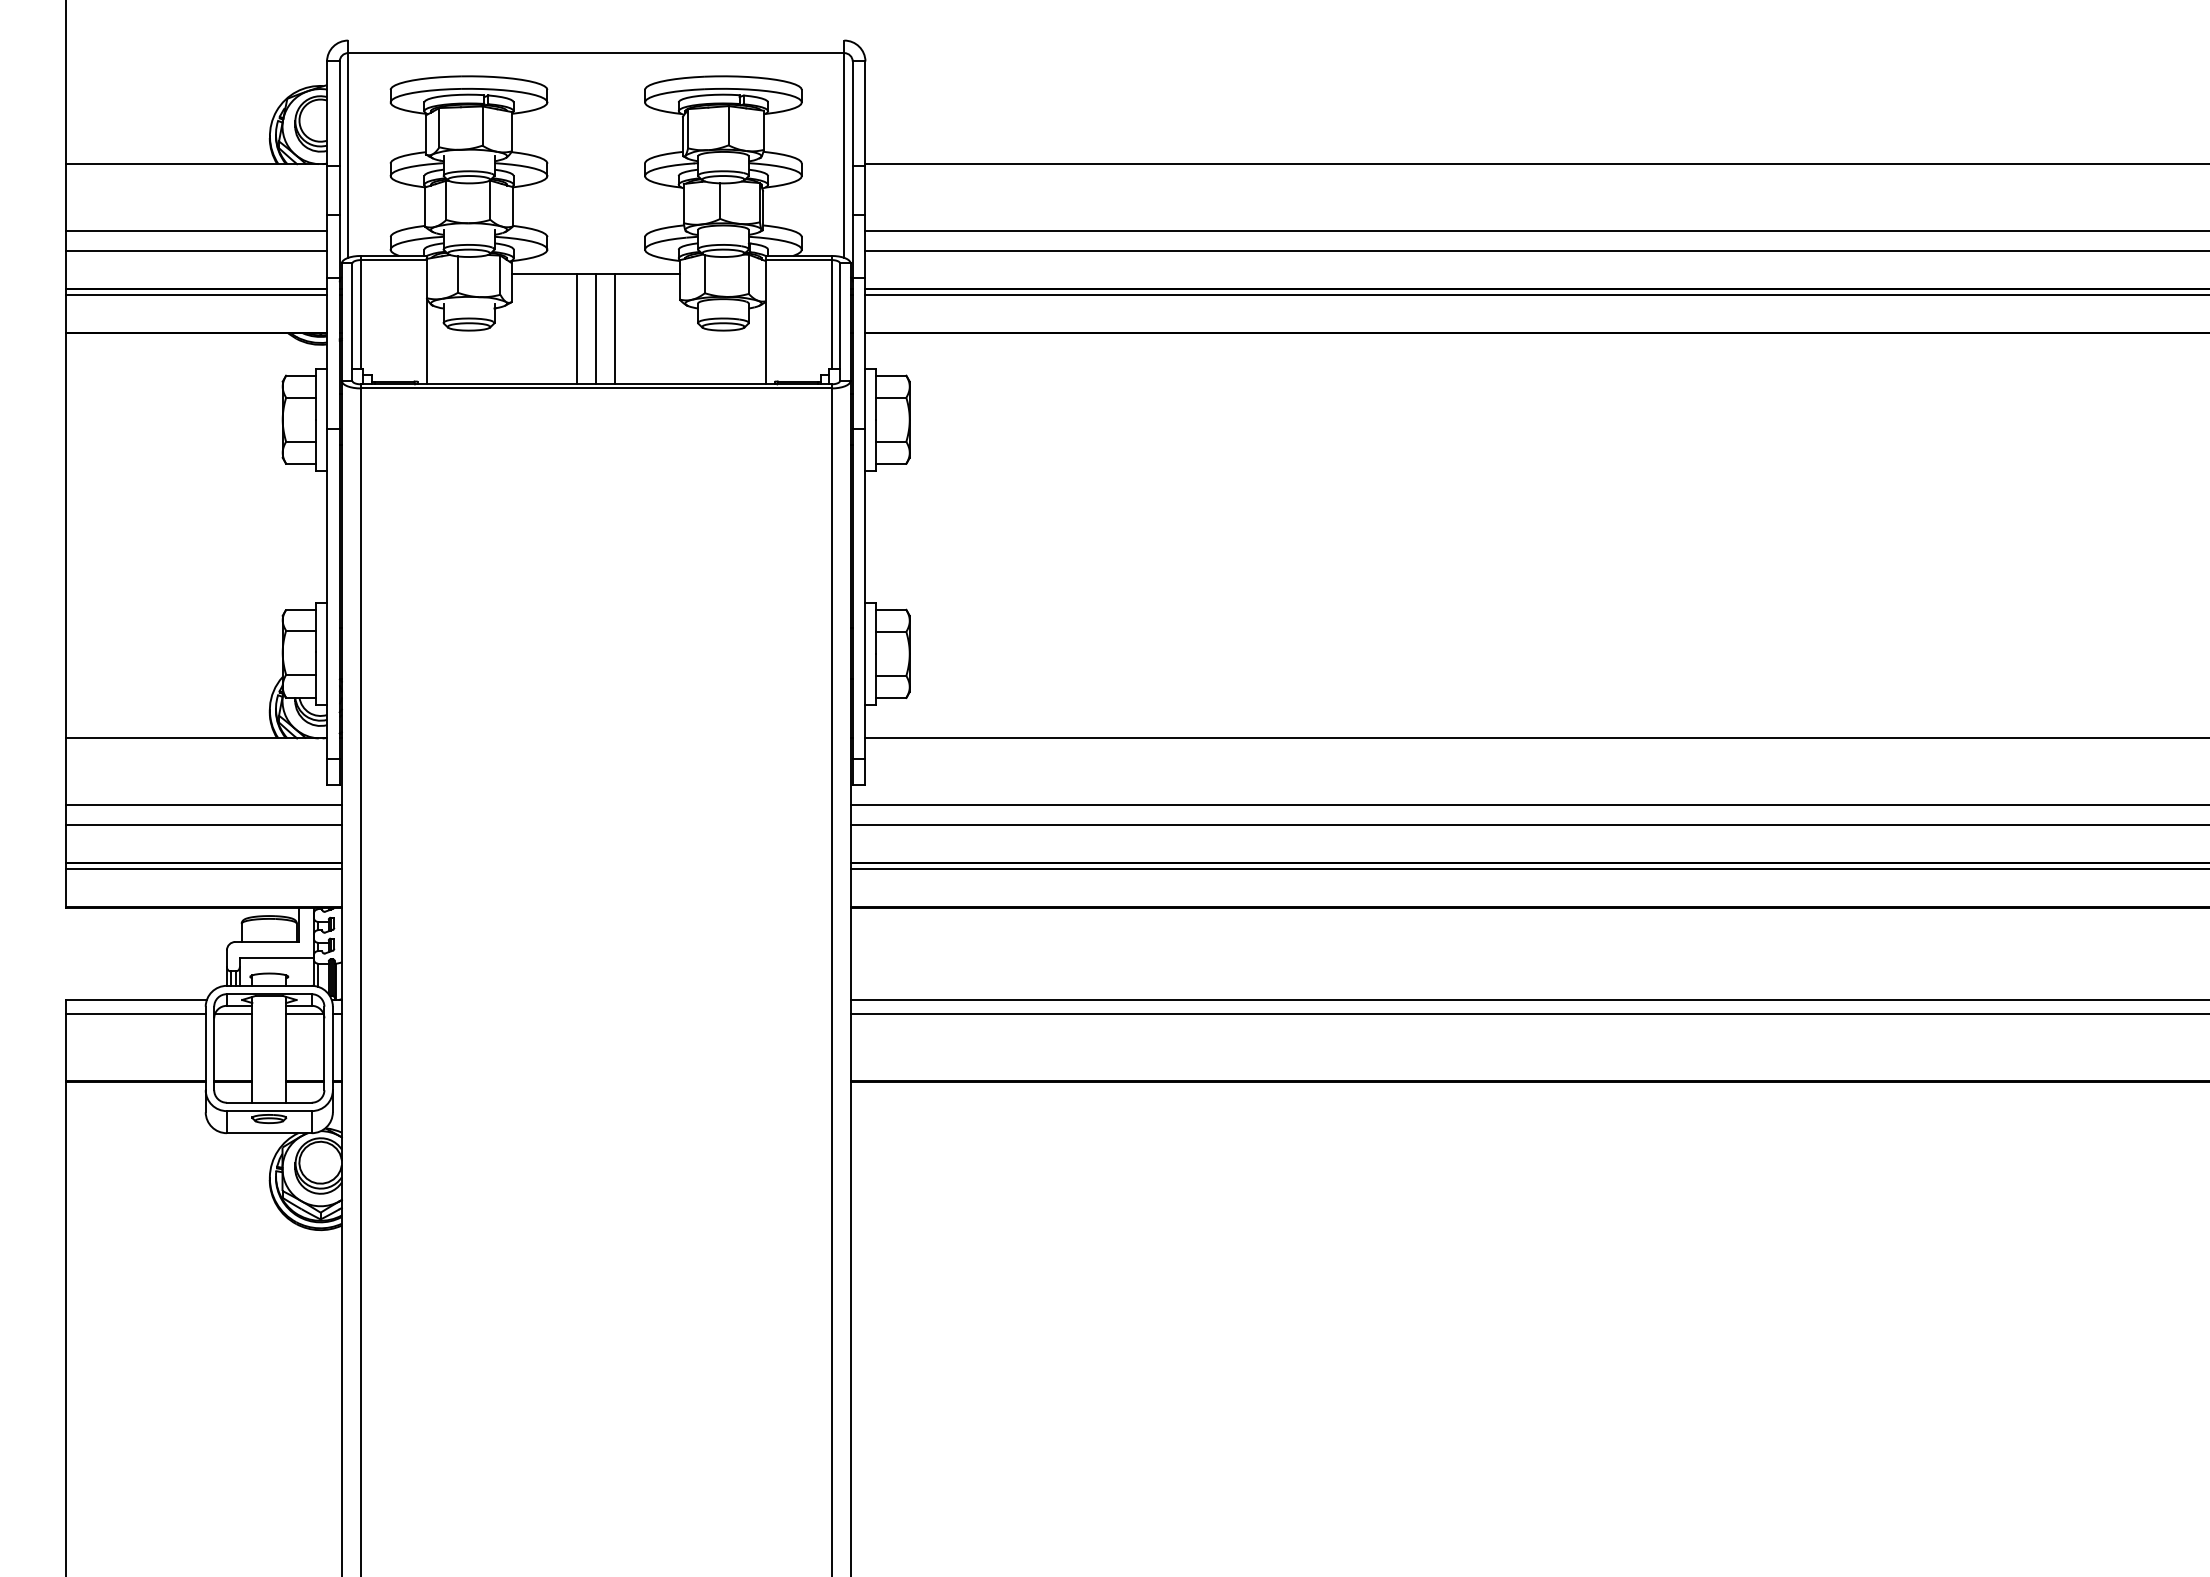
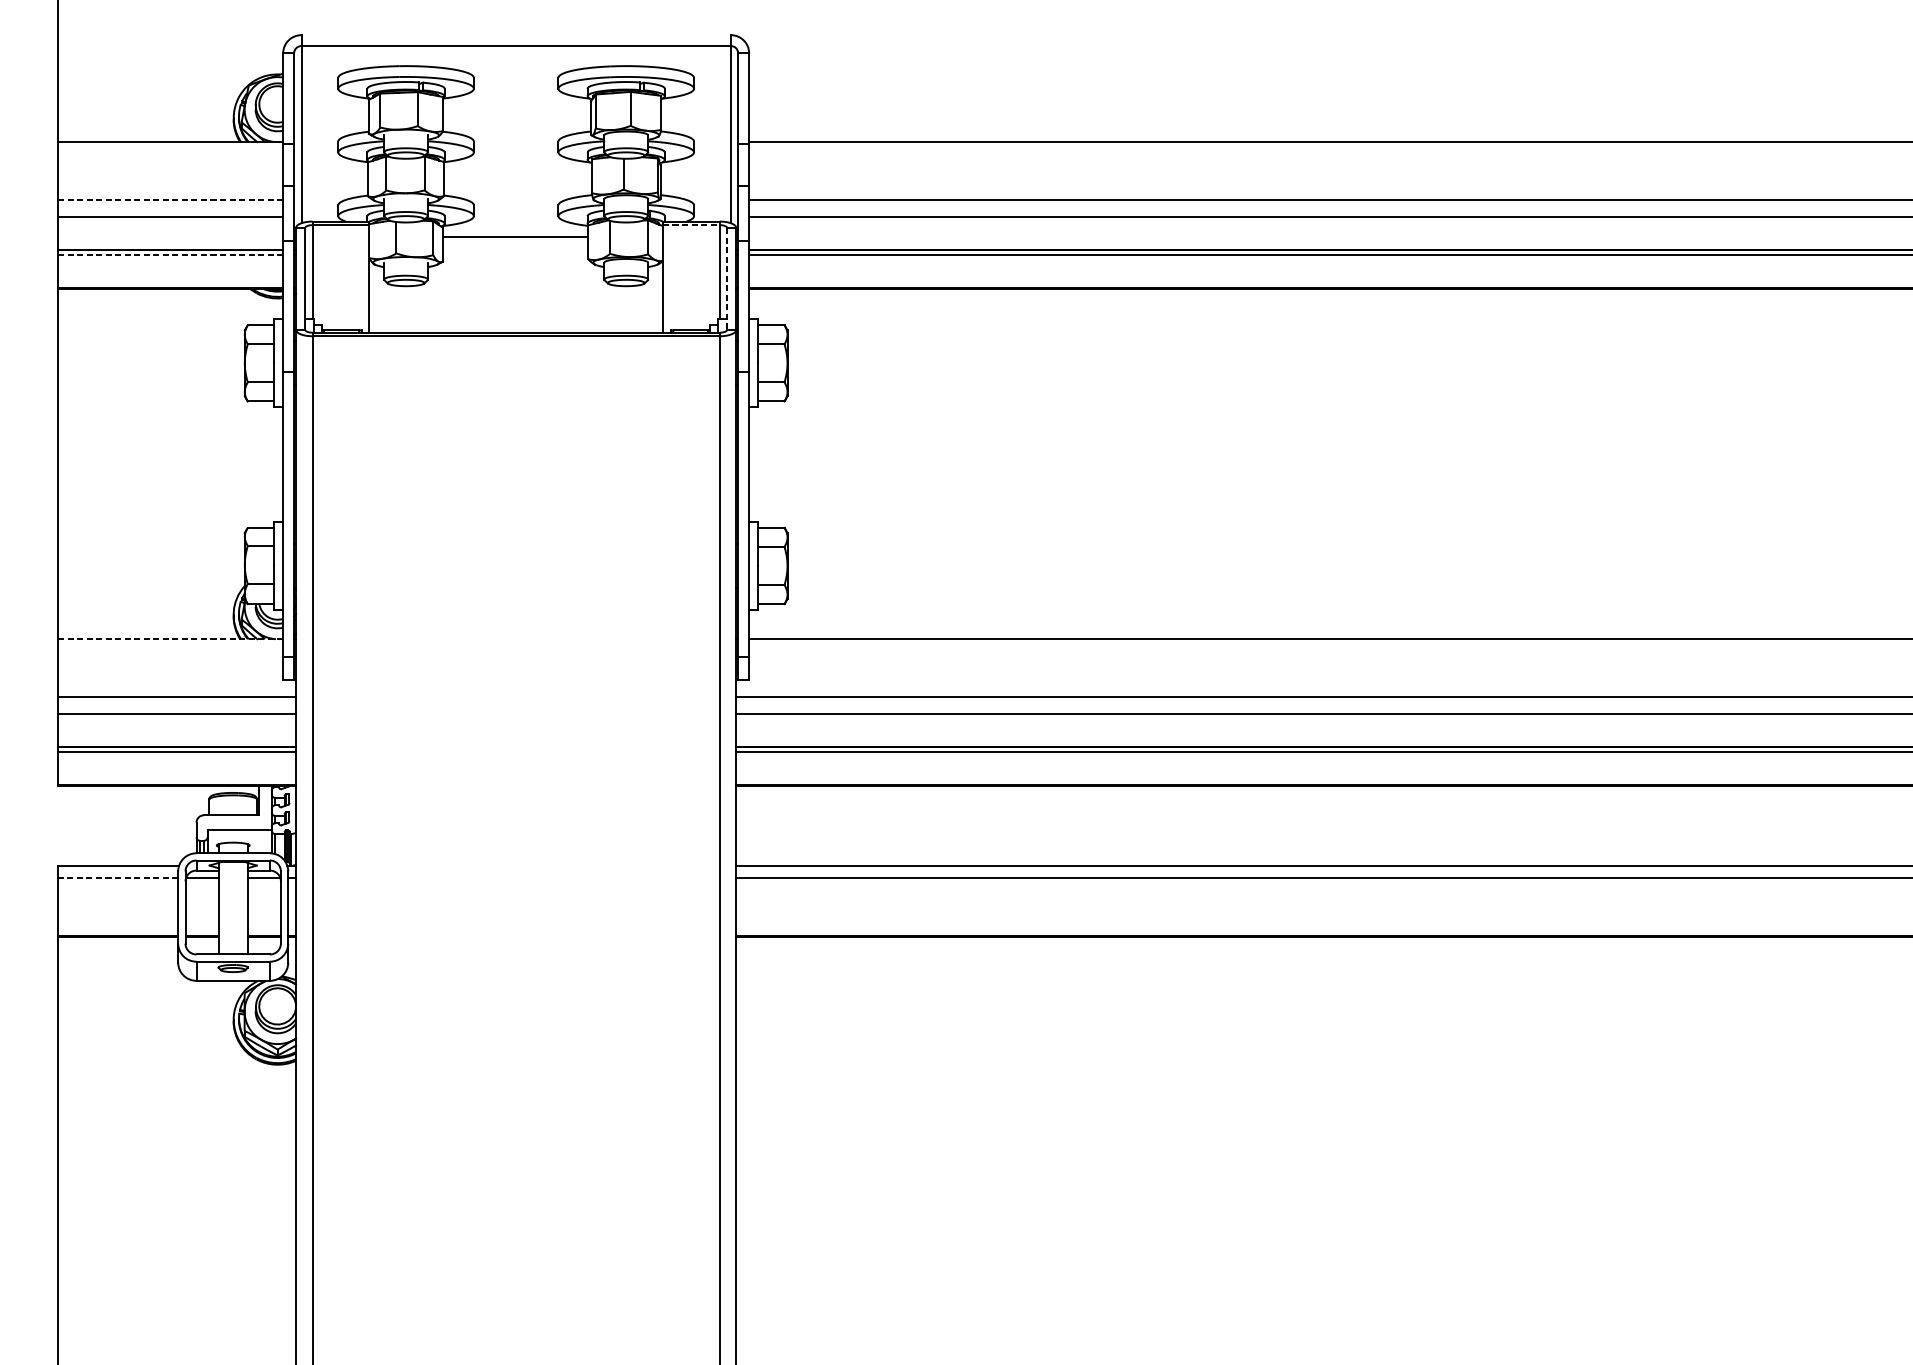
line: (196, 230) -> (170, 199), solid -> dashed
line: (798, 260) -> (691, 225), solid -> dashed
line: (196, 294) -> (170, 254), solid -> dashed
line: (840, 322) -> (727, 279), solid -> dashed
line: (577, 328) -> (499, 284), removed
line: (596, 328) -> (516, 284), removed
line: (615, 328) -> (532, 284), removed
line: (196, 738) -> (170, 639), solid -> dashed
line: (136, 1014) -> (118, 878), solid -> dashed

